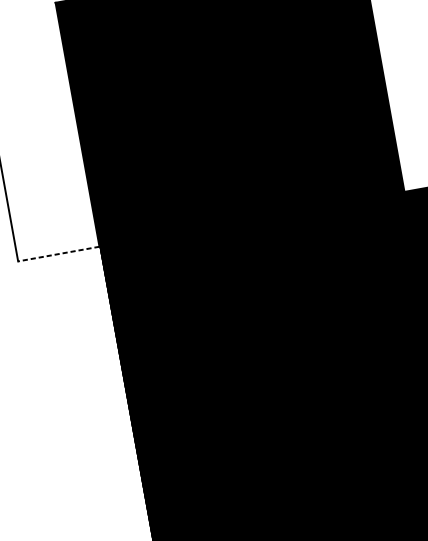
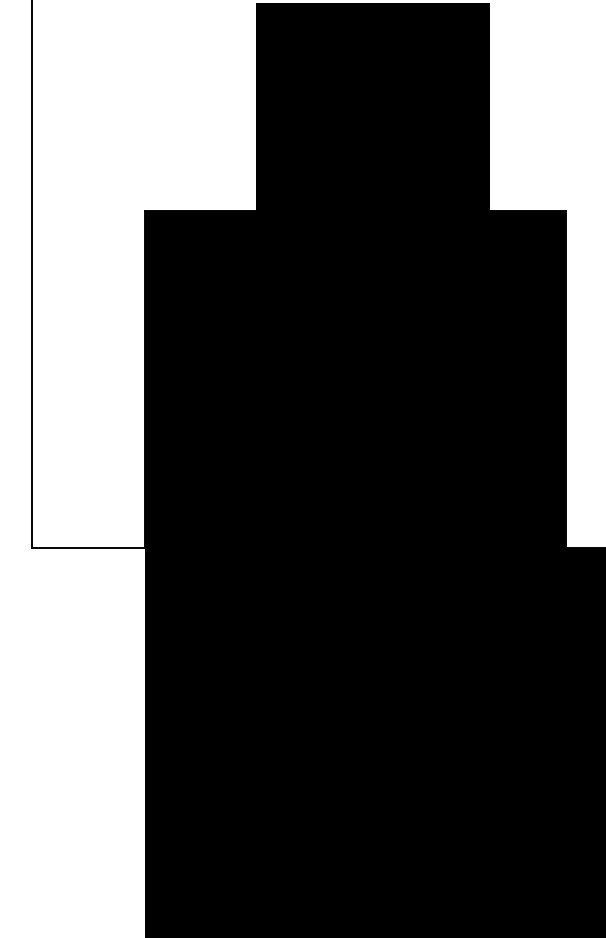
line: (58, 253) -> (88, 547), dashed -> solid

